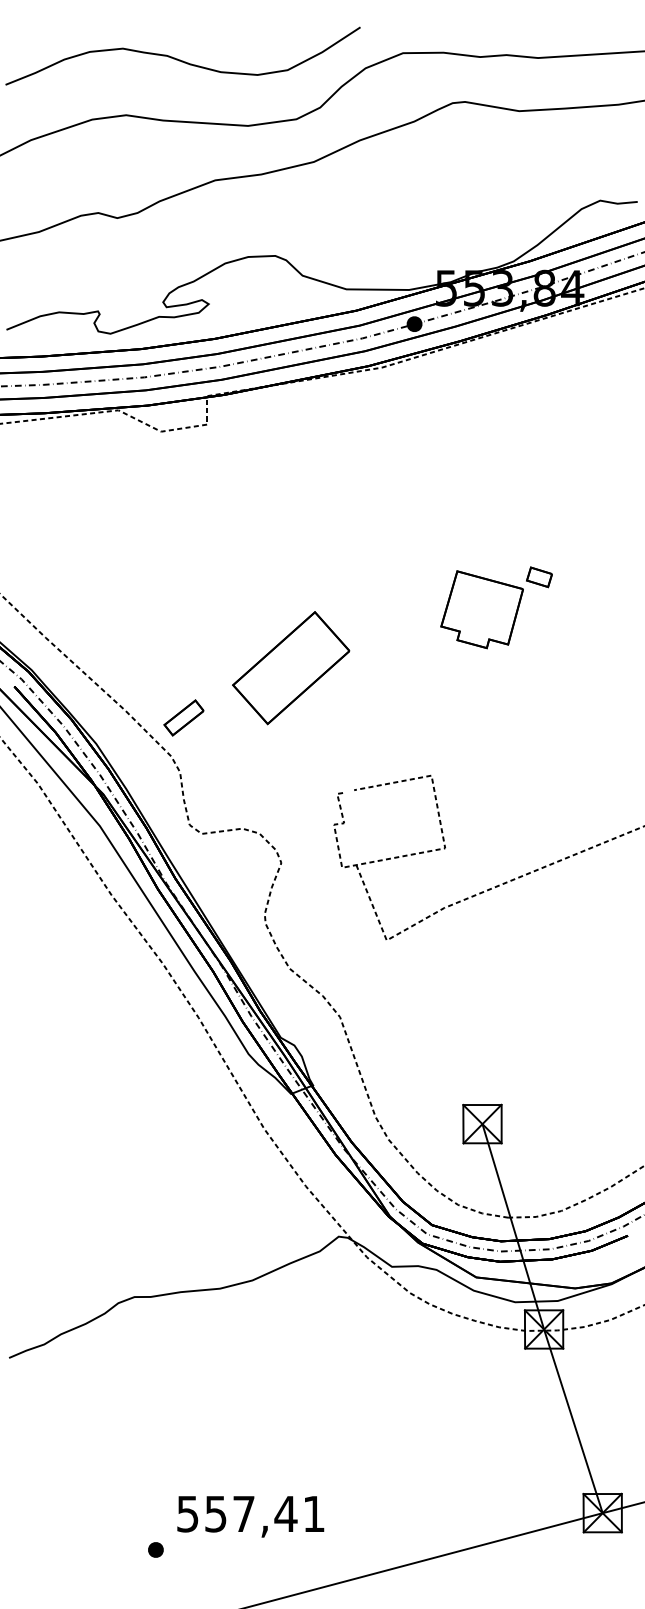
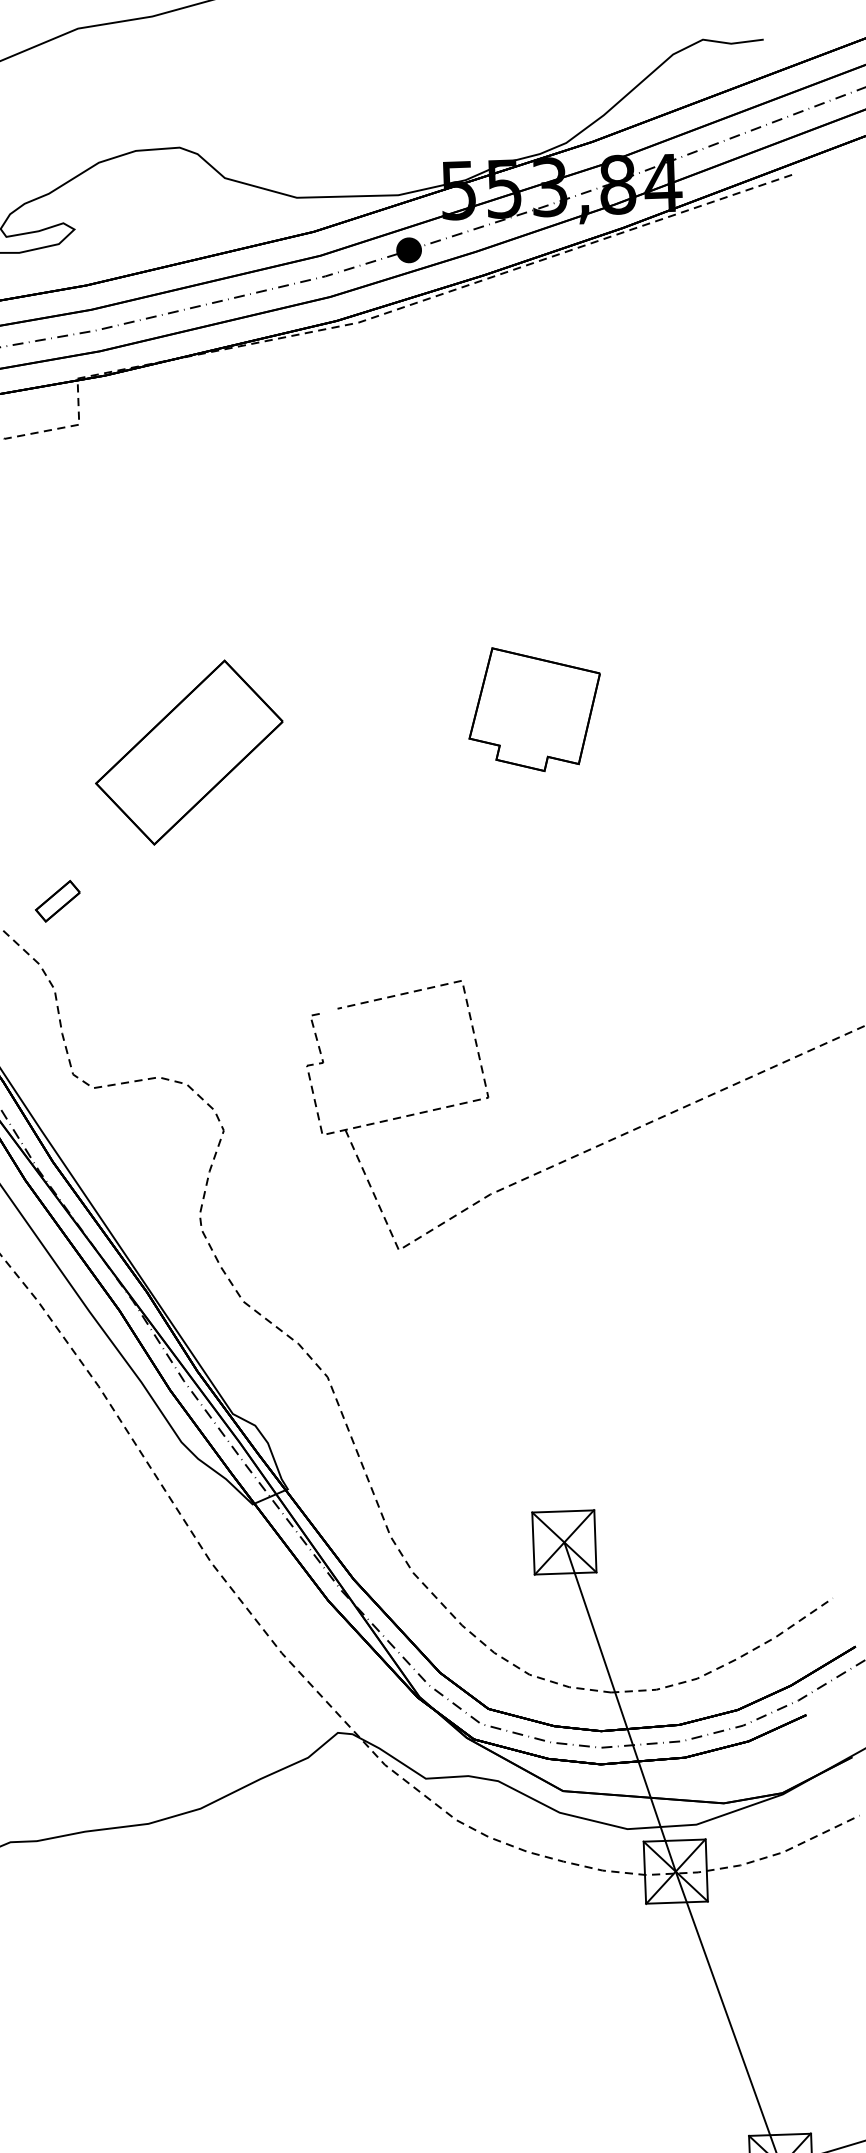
part: (539, 577) -> (625, 653), removed
part: (291, 668) -> (189, 753), moved
part: (183, 717) -> (57, 900), size x0.7

